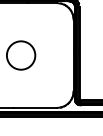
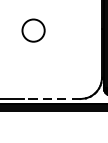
circle: (20, 55) -> (32, 30), size x0.6
line: (35, 107) -> (52, 98), solid -> dashed

